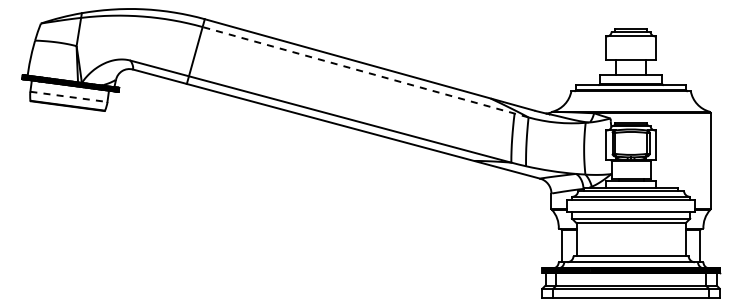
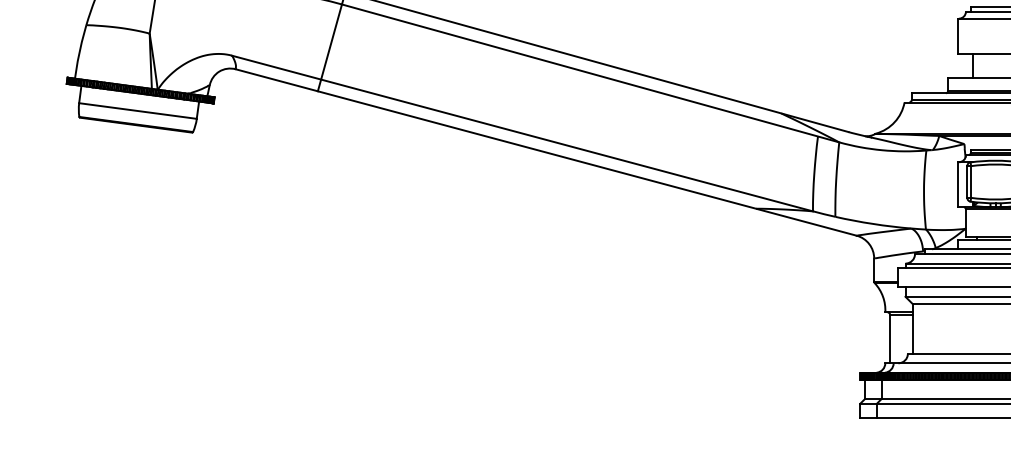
line: (365, 72) -> (590, 73), dashed -> solid
line: (68, 96) -> (137, 110), dashed -> solid

